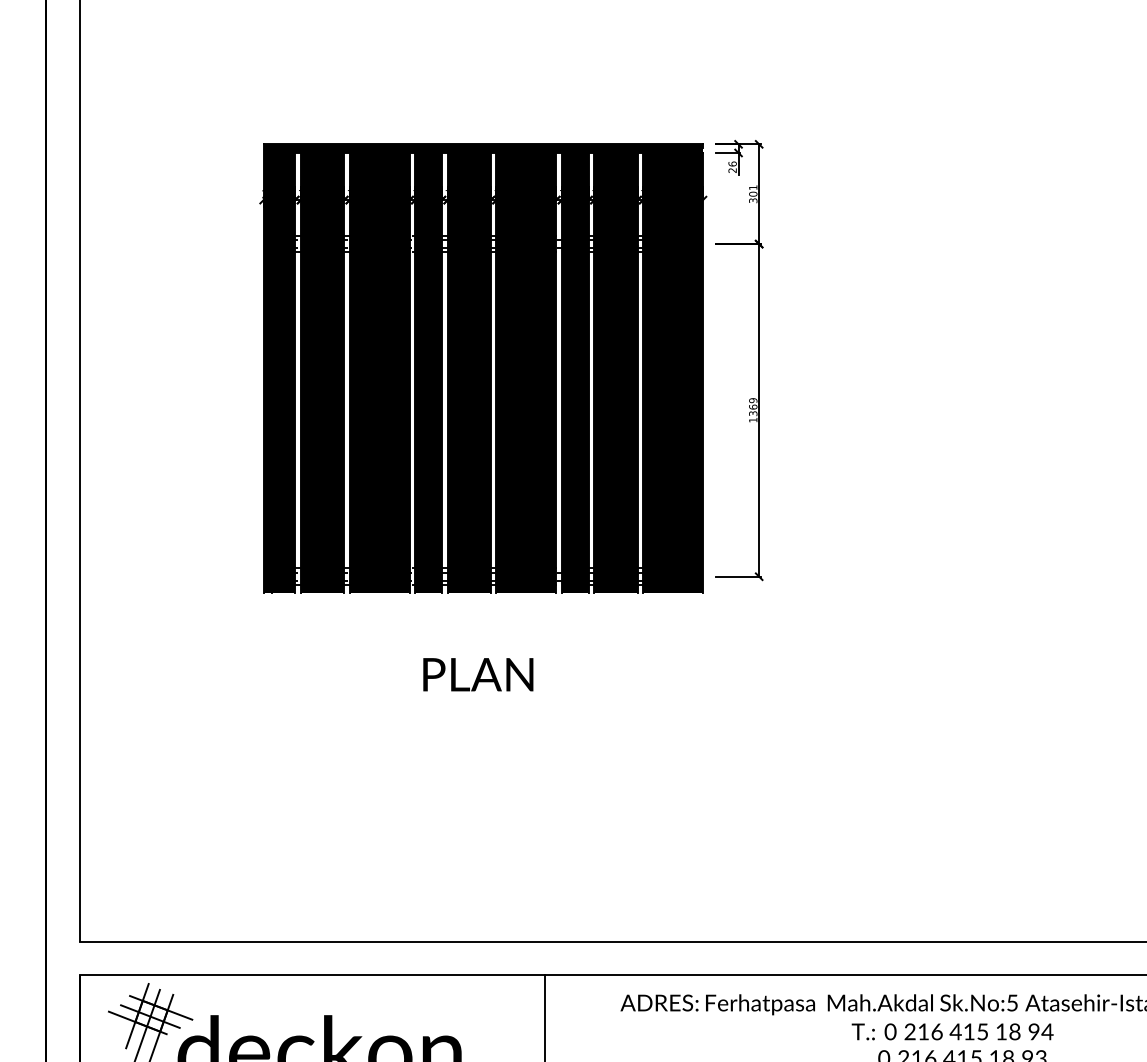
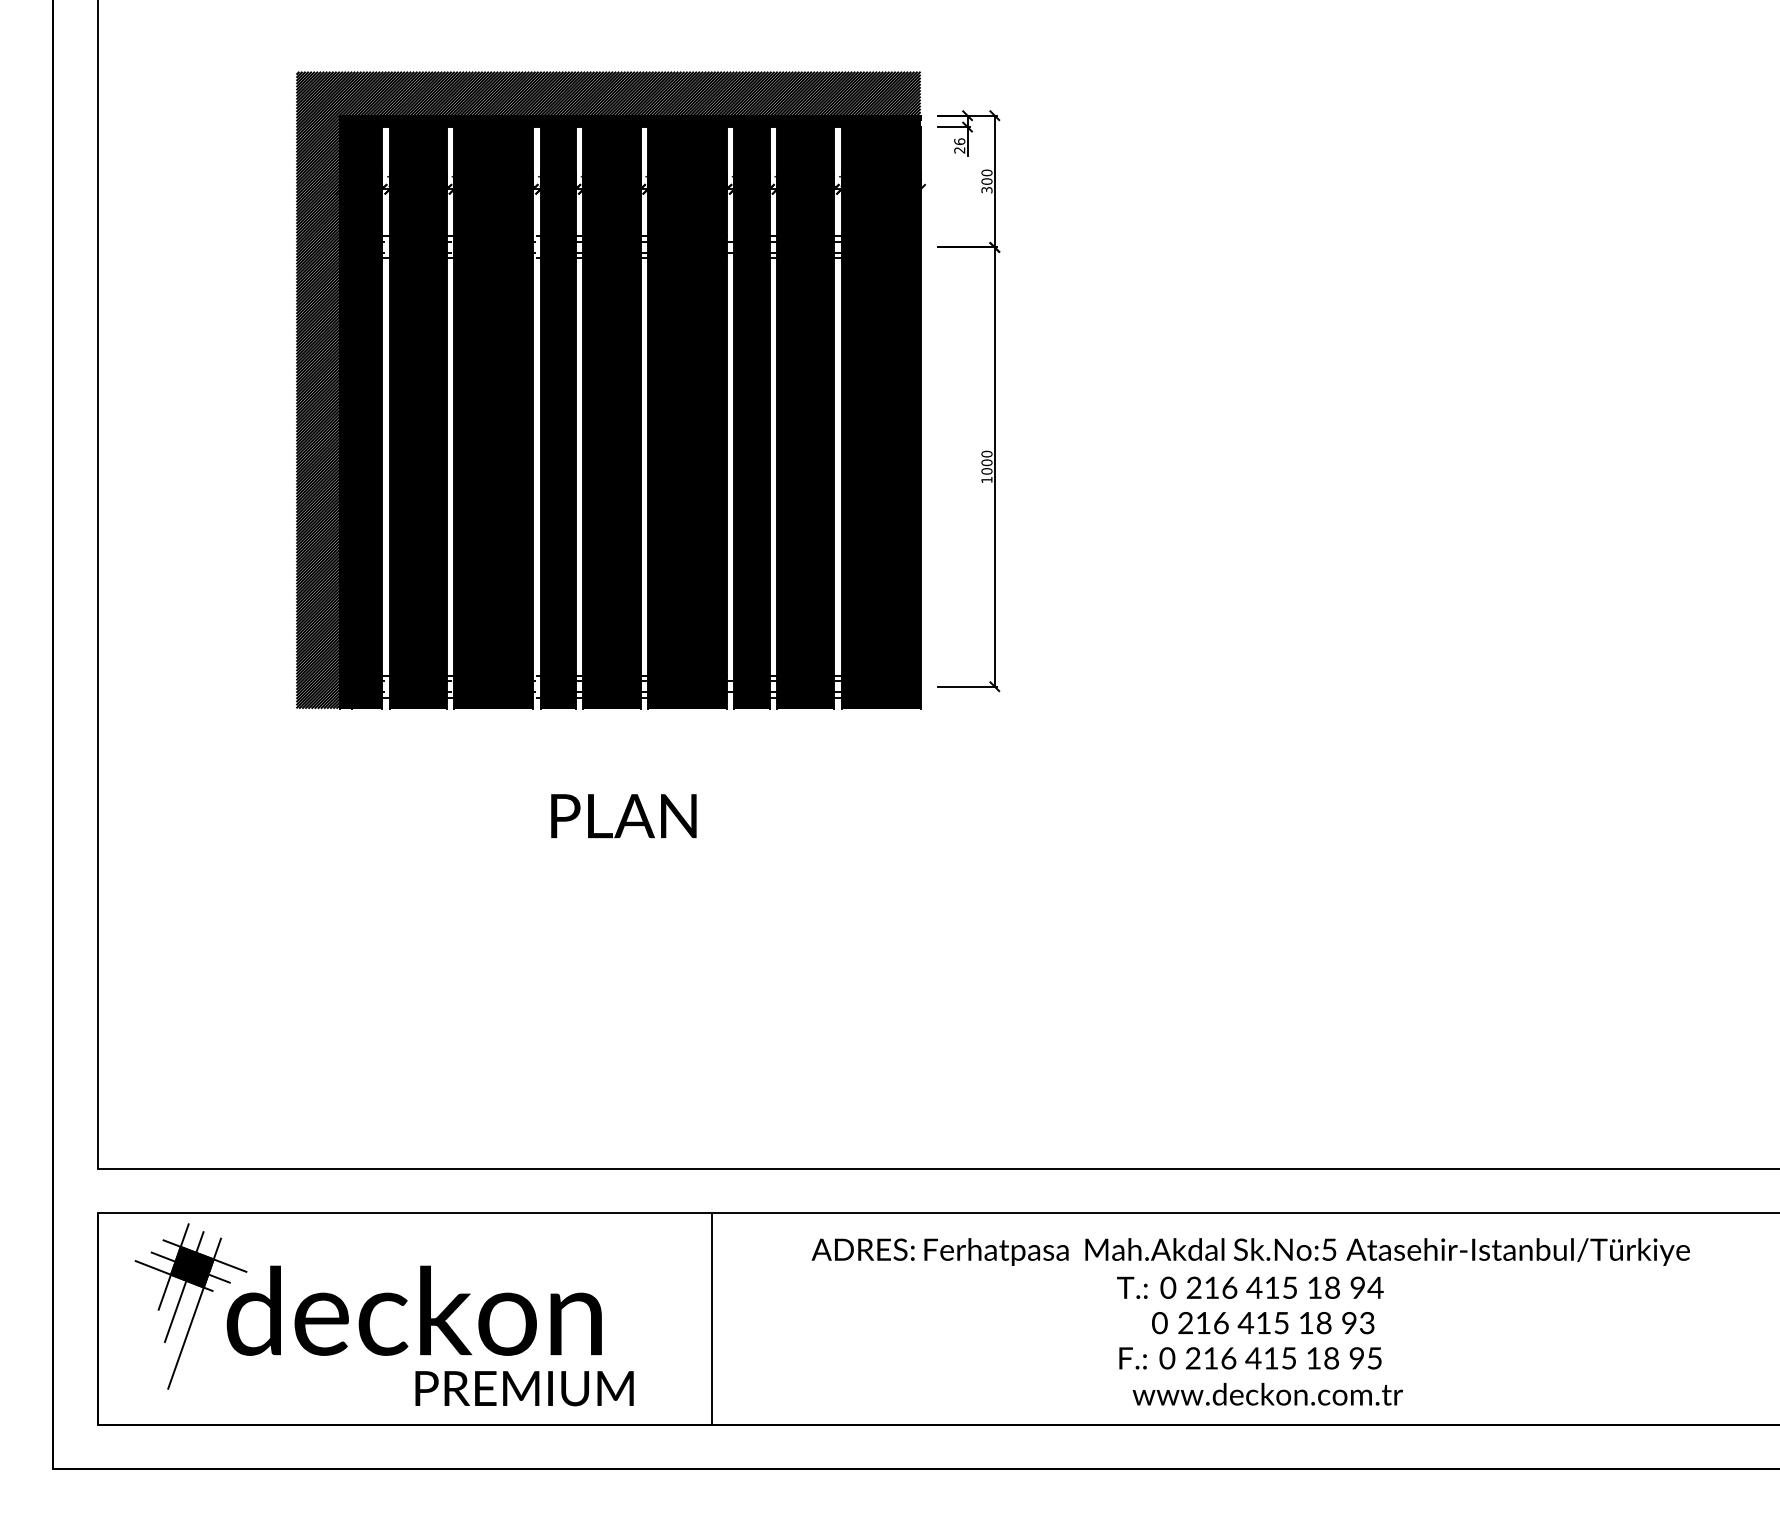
text: (752, 187) -> (986, 172), 301 -> 300
hatch: (466, 351) -> (608, 389), added
text: (752, 406) -> (986, 462), 1369 -> 1000
fill: (150, 1015) -> (191, 1266), added

